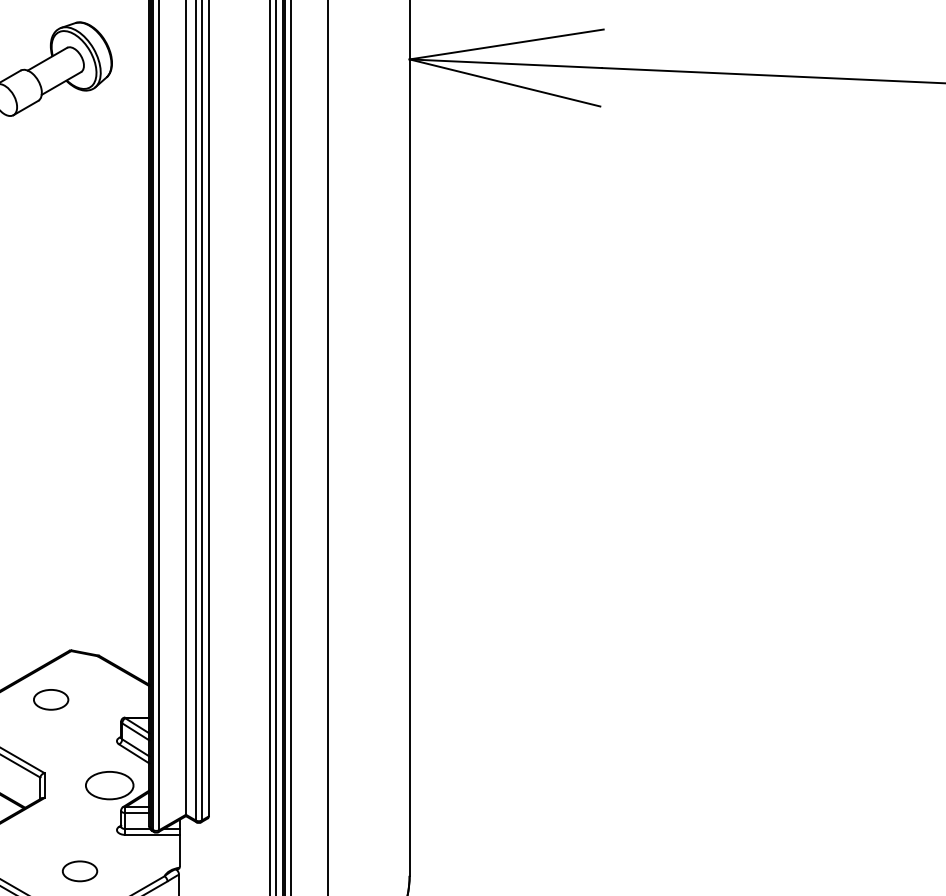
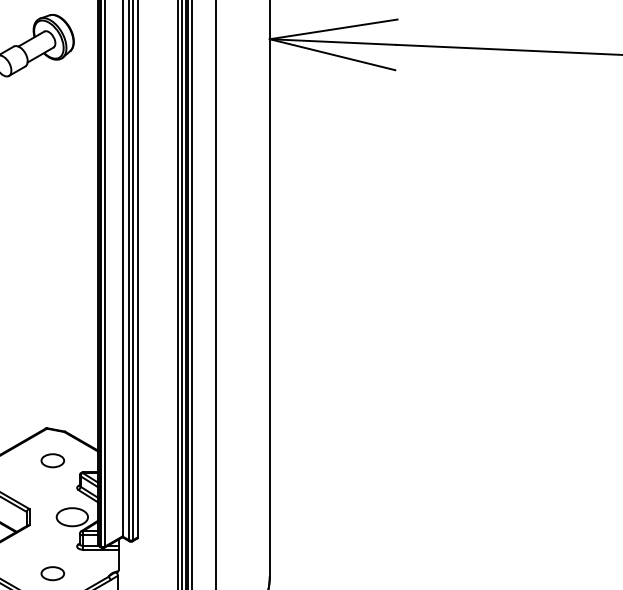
part: (50, 699) -> (52, 460), moved

